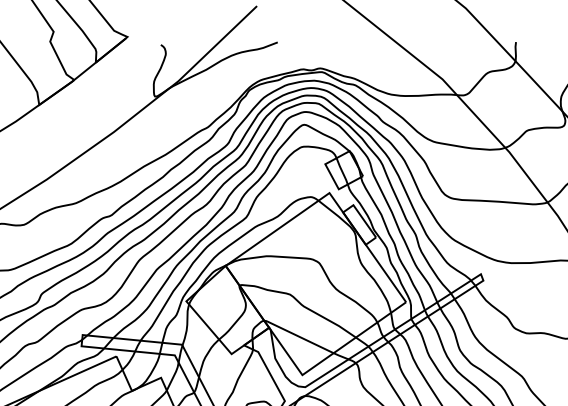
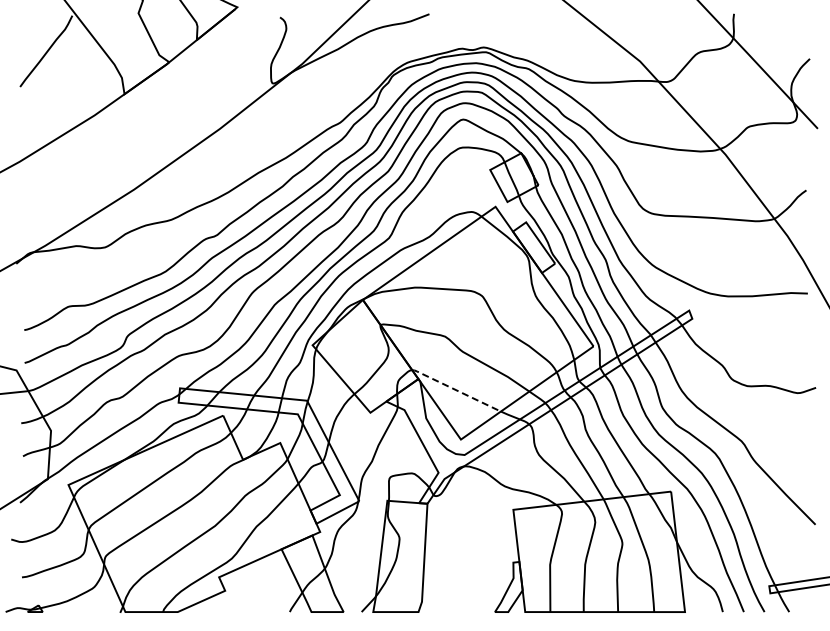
line: (298, 336) -> (455, 390), solid -> dashed

